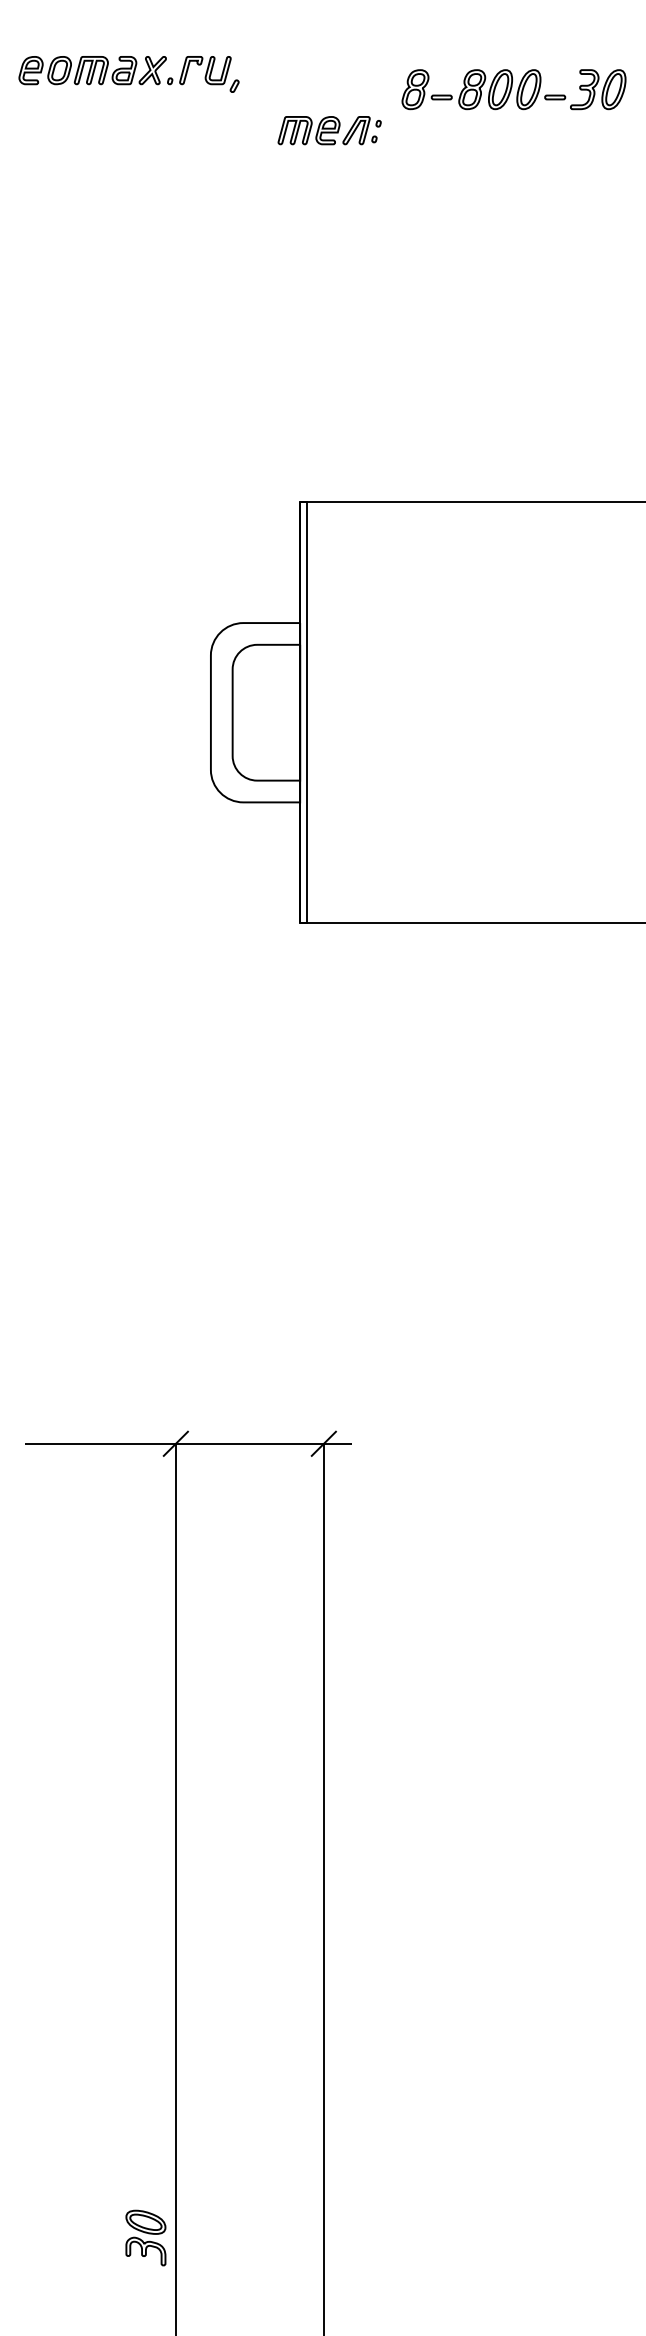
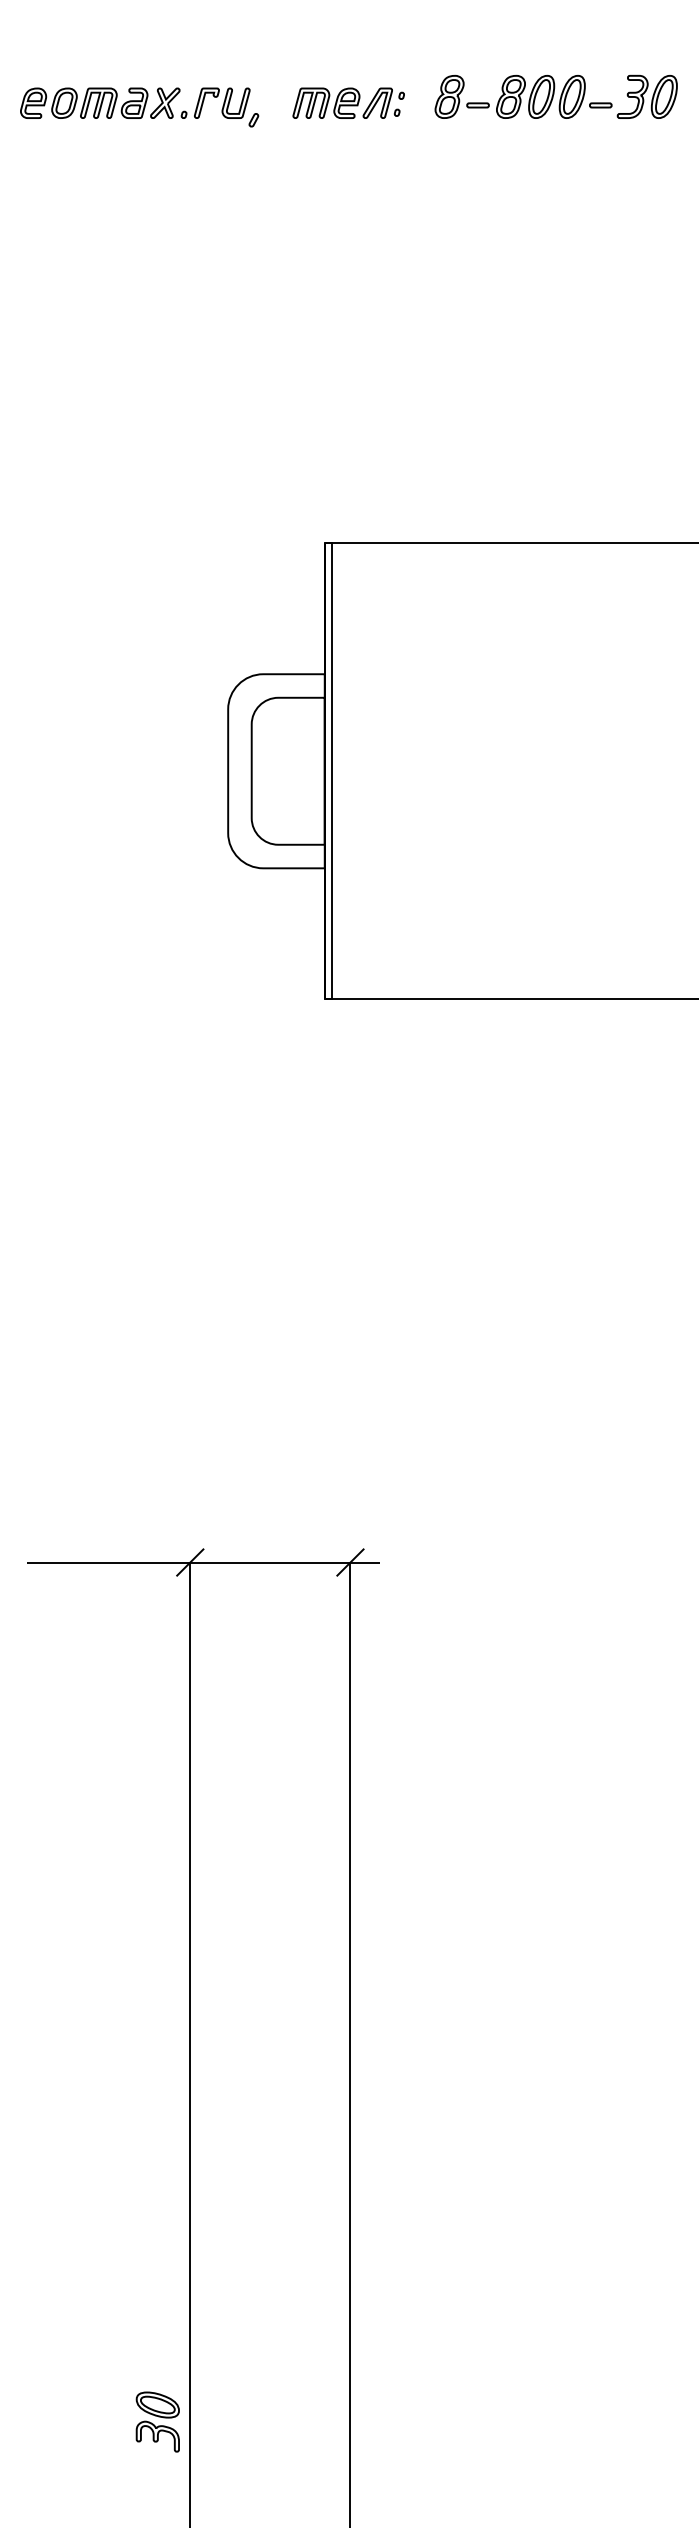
part: (128, 74) -> (139, 107), moved
part: (329, 129) -> (348, 102), moved

